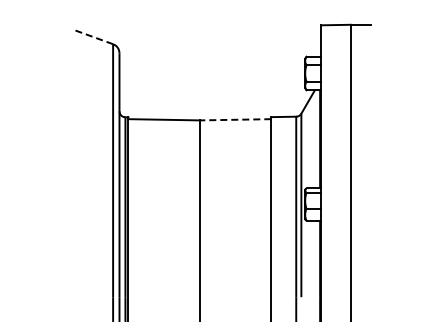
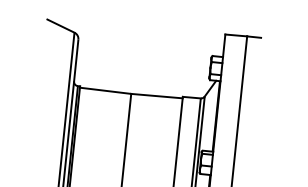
line: (93, 37) -> (60, 26), dashed -> solid
line: (235, 119) -> (156, 95), dashed -> solid

